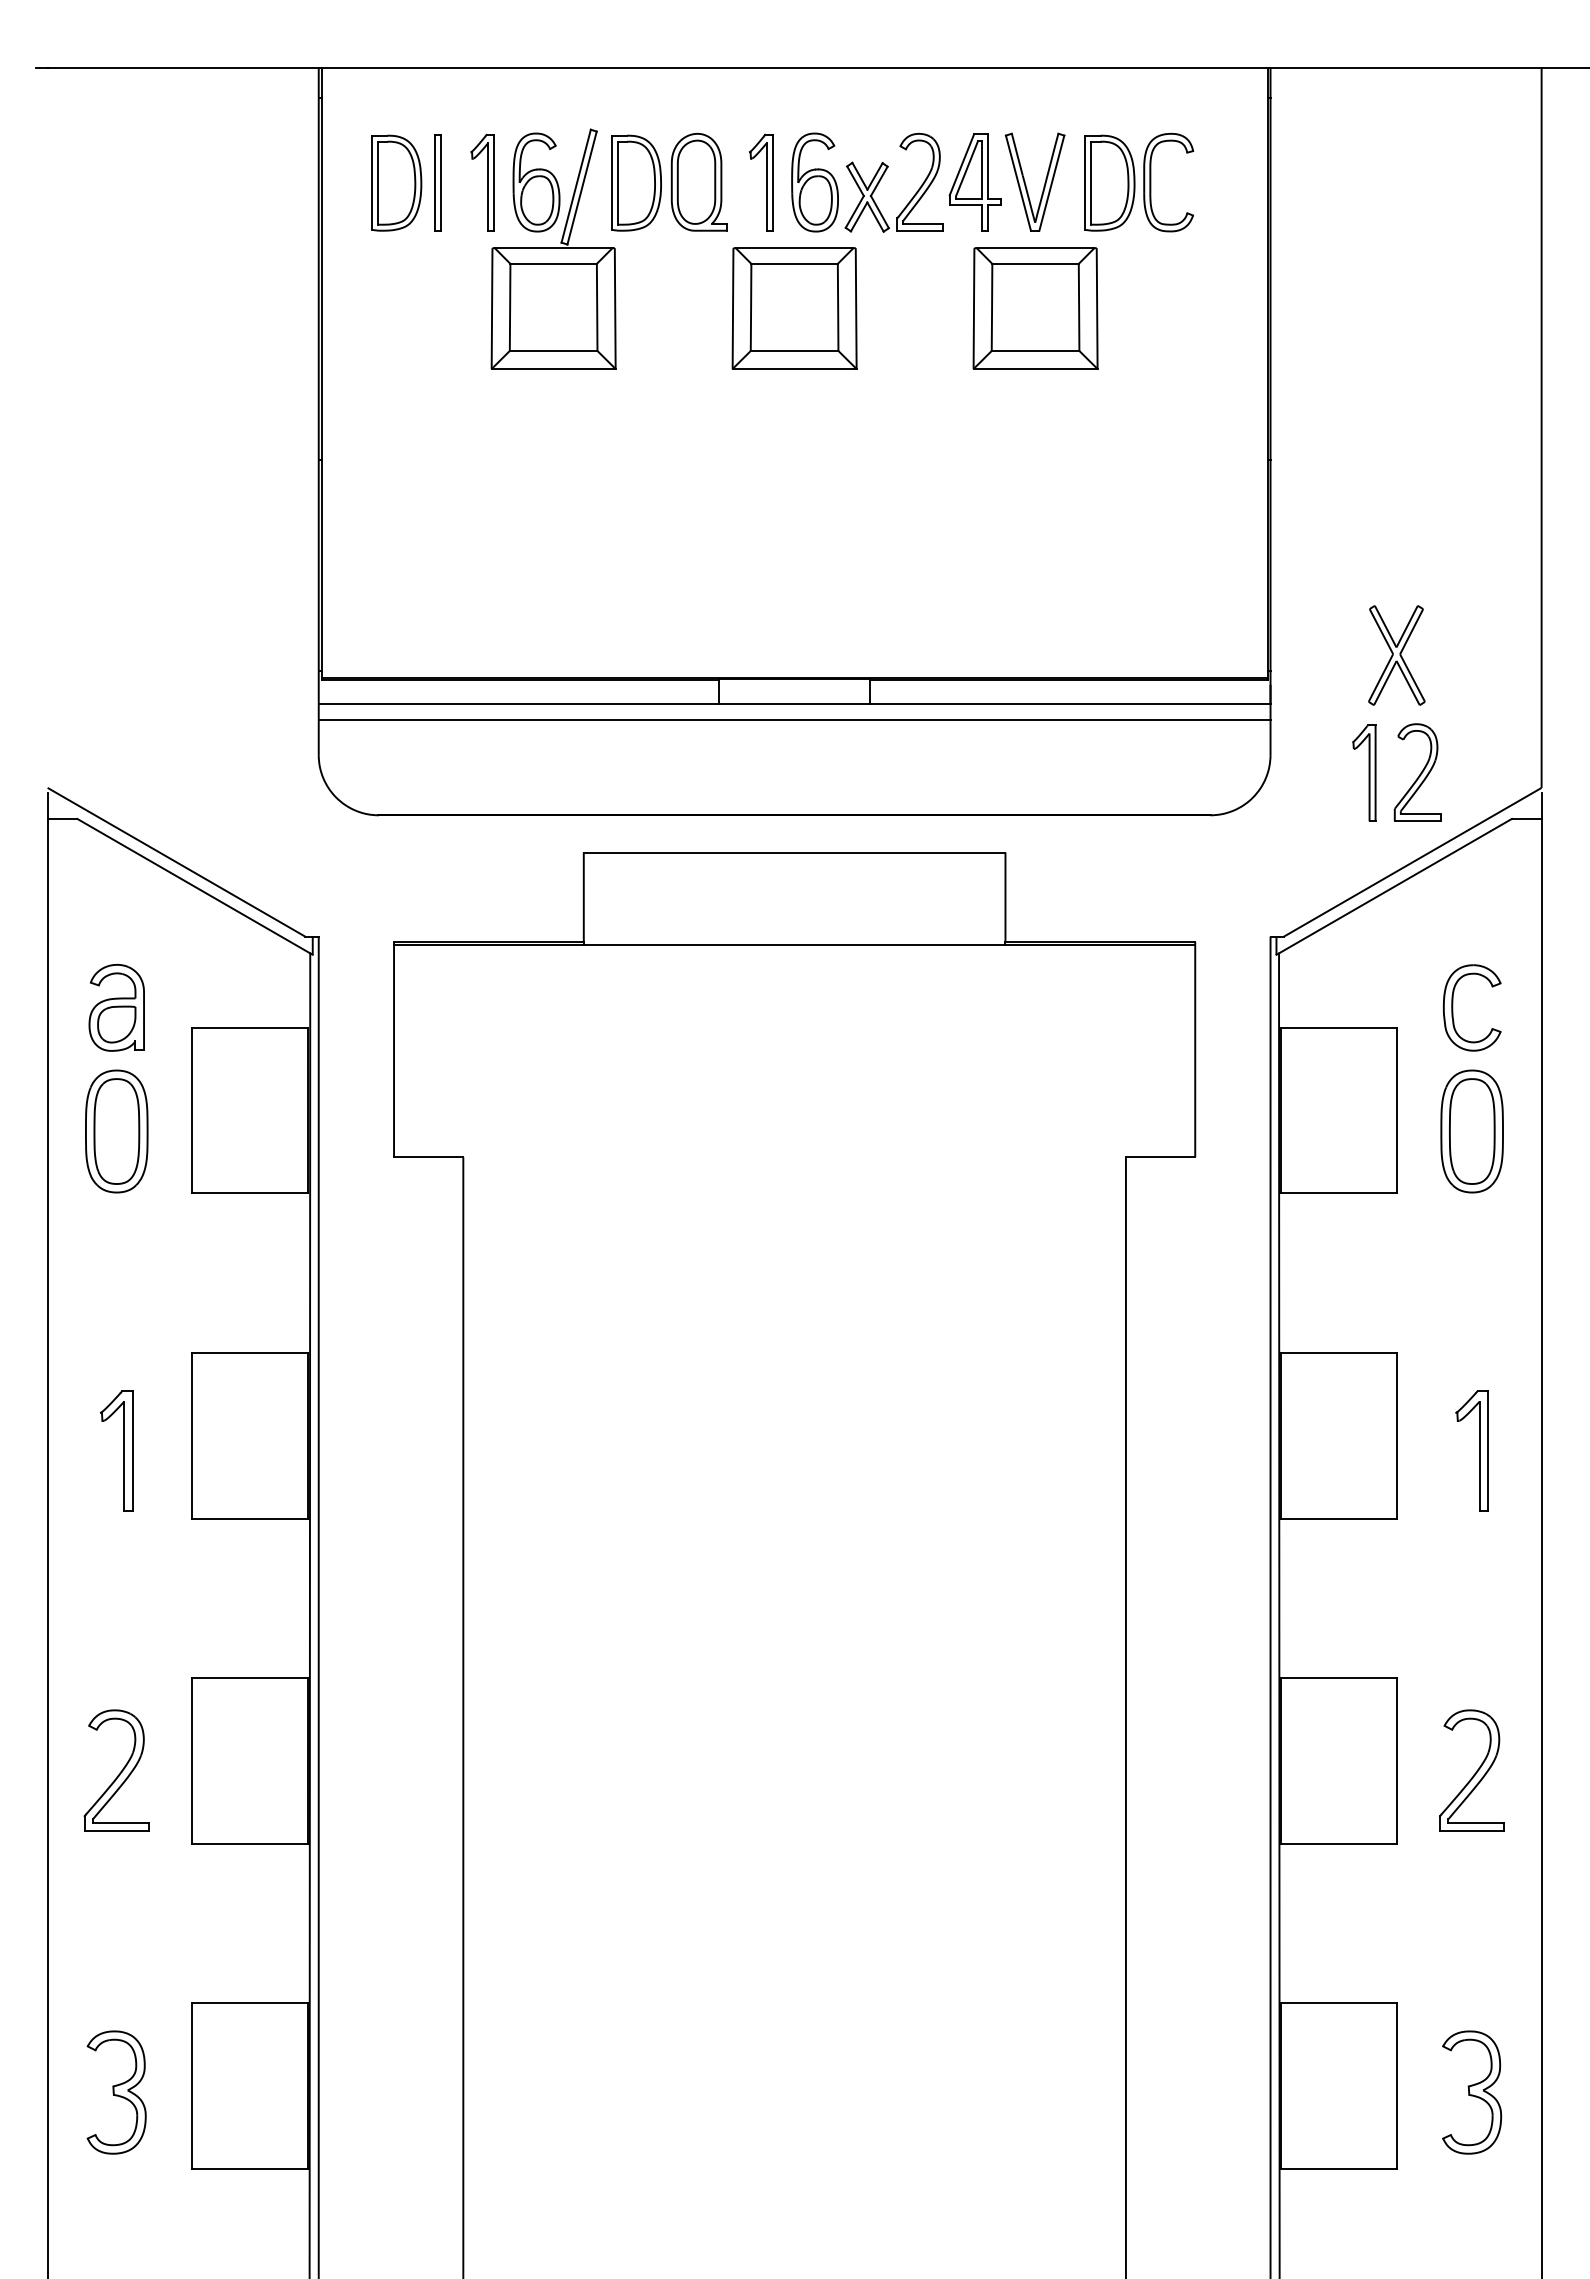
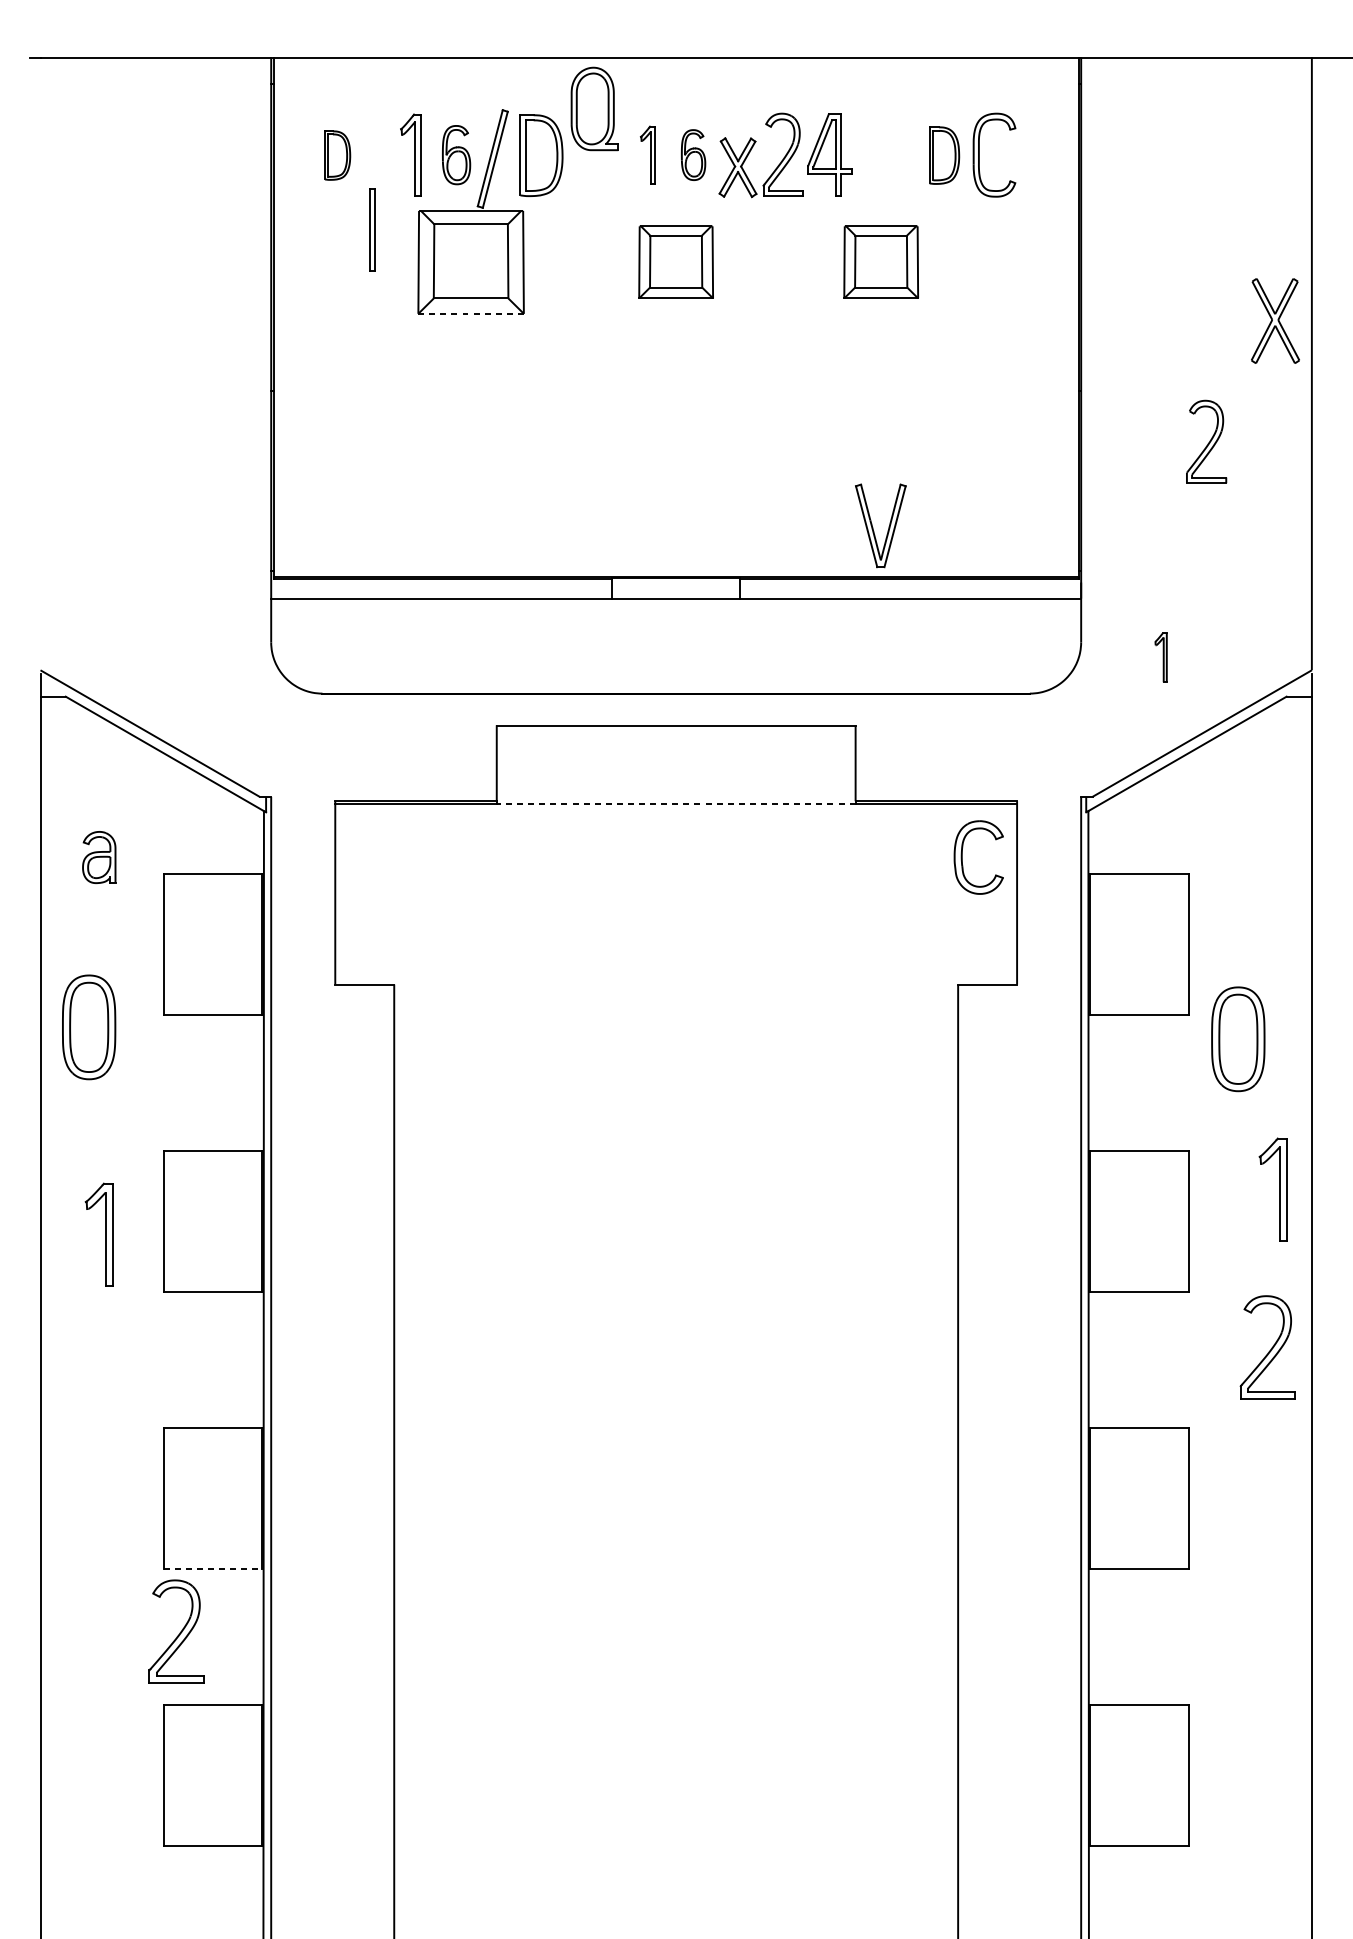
part: (396, 182) -> (337, 155), size x0.6
part: (437, 182) -> (372, 229), moved
part: (536, 182) -> (456, 155), size x0.7
part: (698, 182) -> (594, 109), moved
part: (760, 182) -> (647, 155), size x0.7
part: (814, 182) -> (693, 155), size x0.6
part: (1109, 182) -> (944, 155), size x0.7
part: (1026, 184) -> (873, 527), moved
part: (794, 308) -> (676, 262), size x0.7
part: (1035, 308) -> (881, 262), size x0.7
line: (553, 369) -> (470, 314), solid -> dashed
part: (1396, 655) -> (1275, 321), moved
line: (794, 719) -> (676, 612), removed
part: (1364, 772) -> (1161, 657), size x0.6
part: (1417, 772) -> (1206, 441), moved
line: (794, 945) -> (676, 804), solid -> dashed
part: (116, 1007) -> (99, 857), size x0.7
part: (1453, 1007) -> (962, 857), moved
part: (116, 1131) -> (88, 1027), moved
part: (1471, 1131) -> (1237, 1039), moved
part: (1479, 1450) -> (1279, 1189), moved
part: (116, 1770) -> (176, 1631), moved
part: (1471, 1770) -> (1267, 1347), moved
line: (250, 1844) -> (213, 1569), solid -> dashed
part: (116, 2092) -> (99, 1780), removed
part: (1472, 2092) -> (1253, 1780), removed

